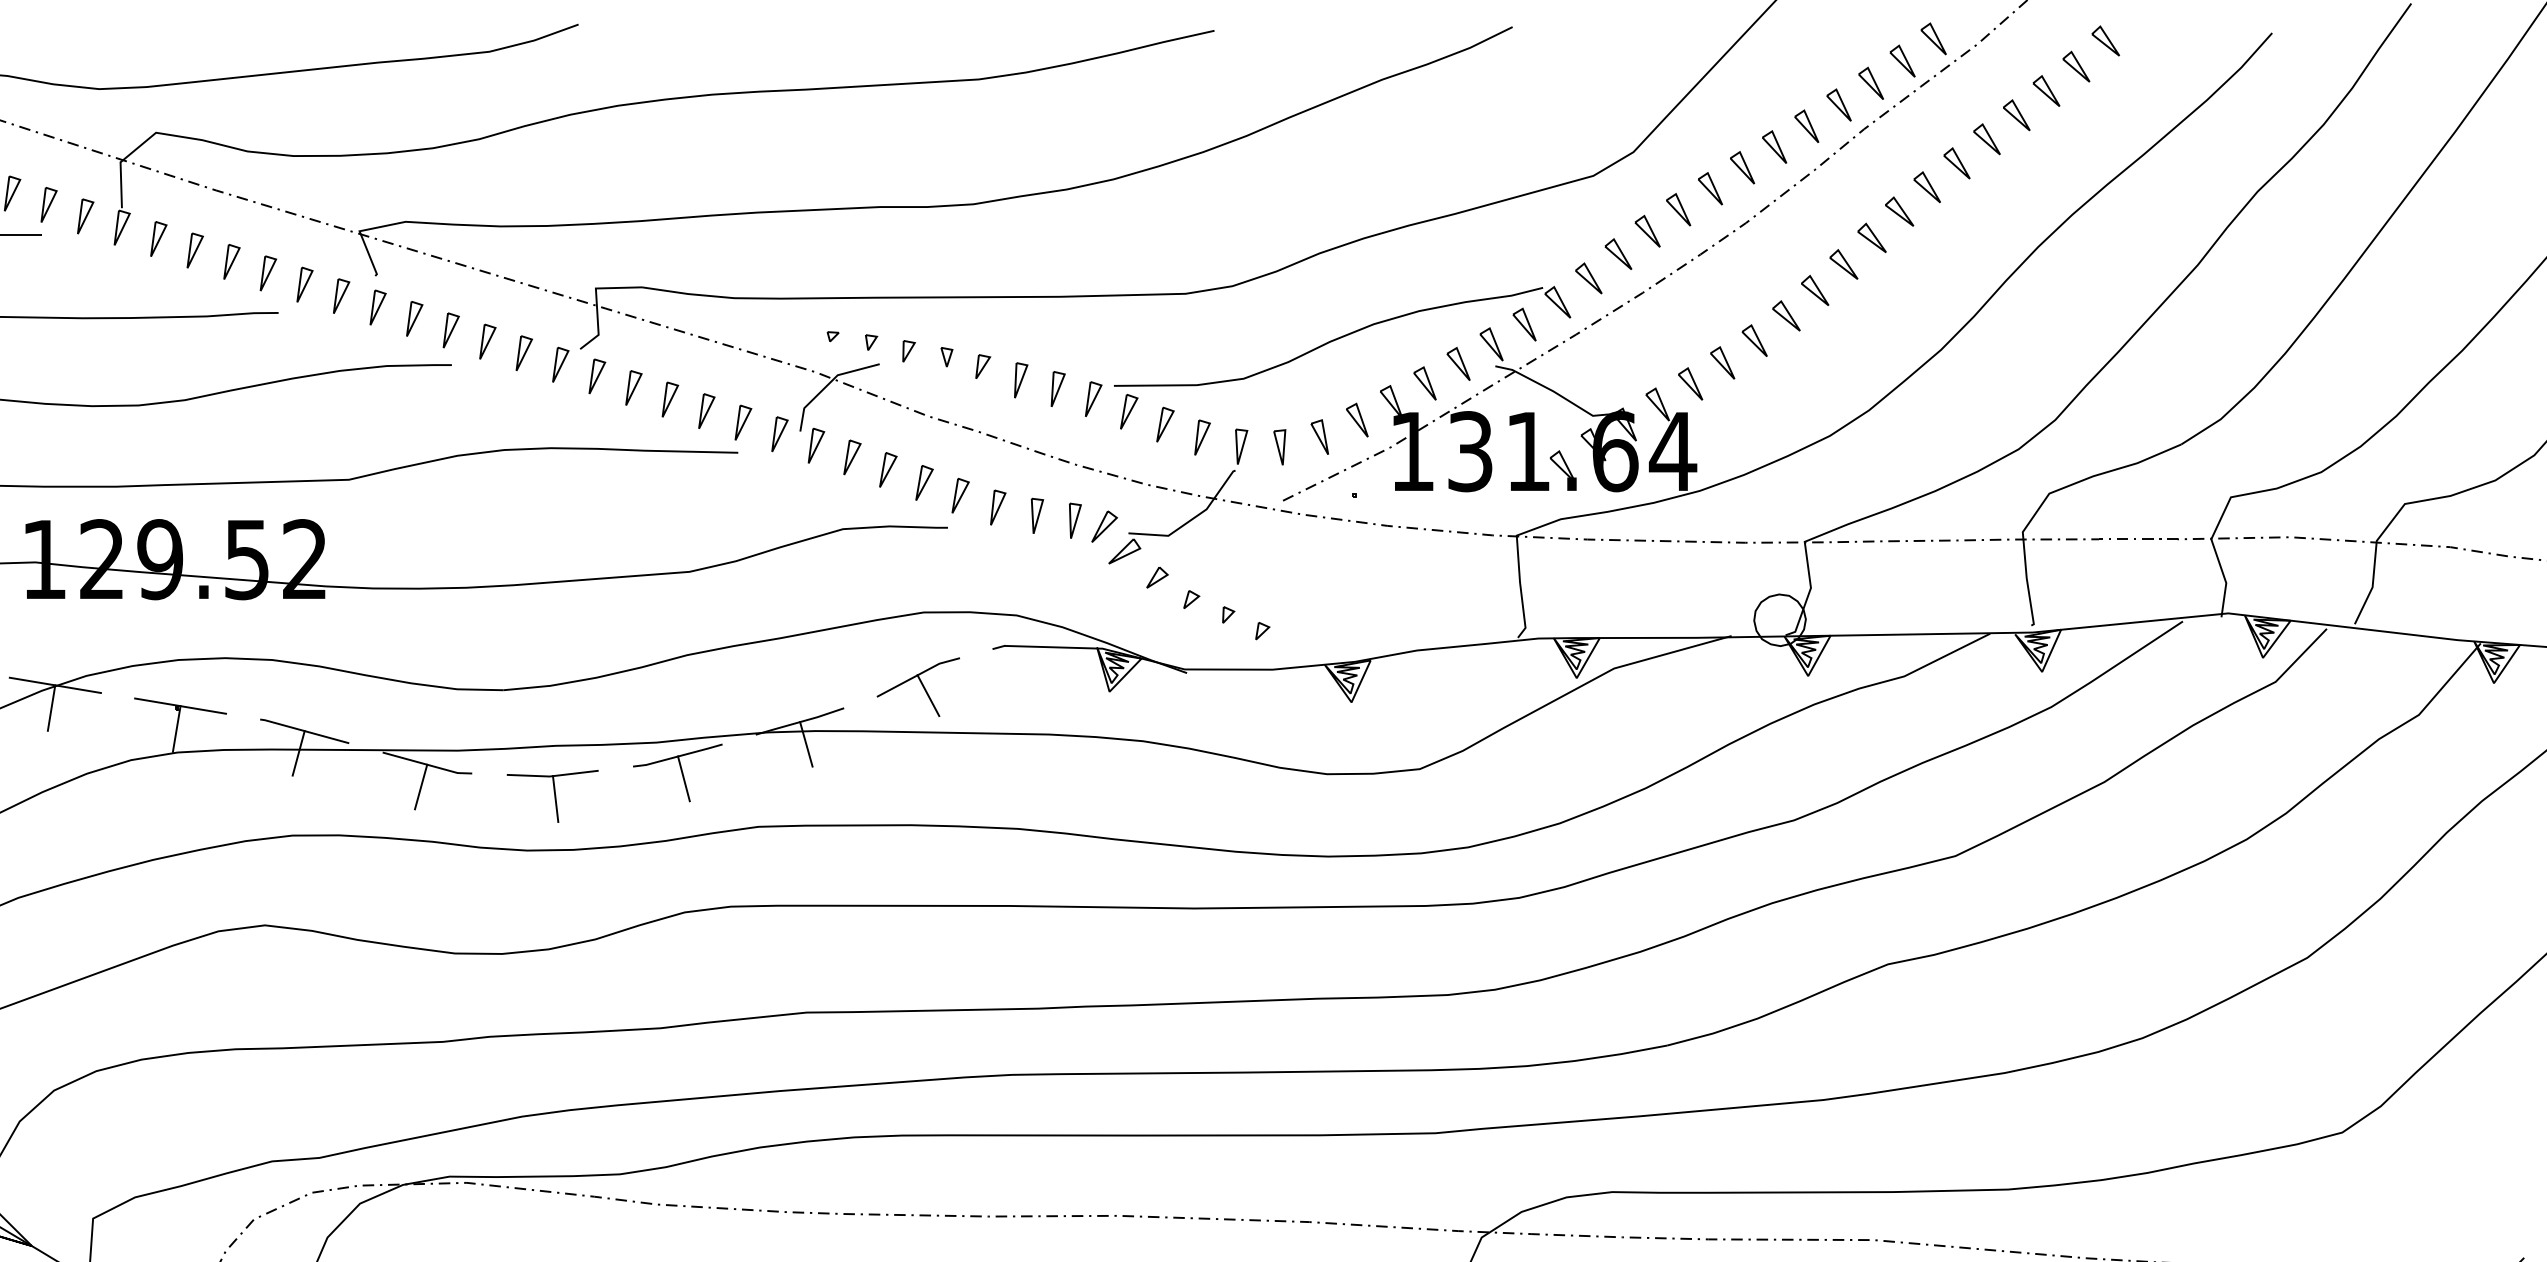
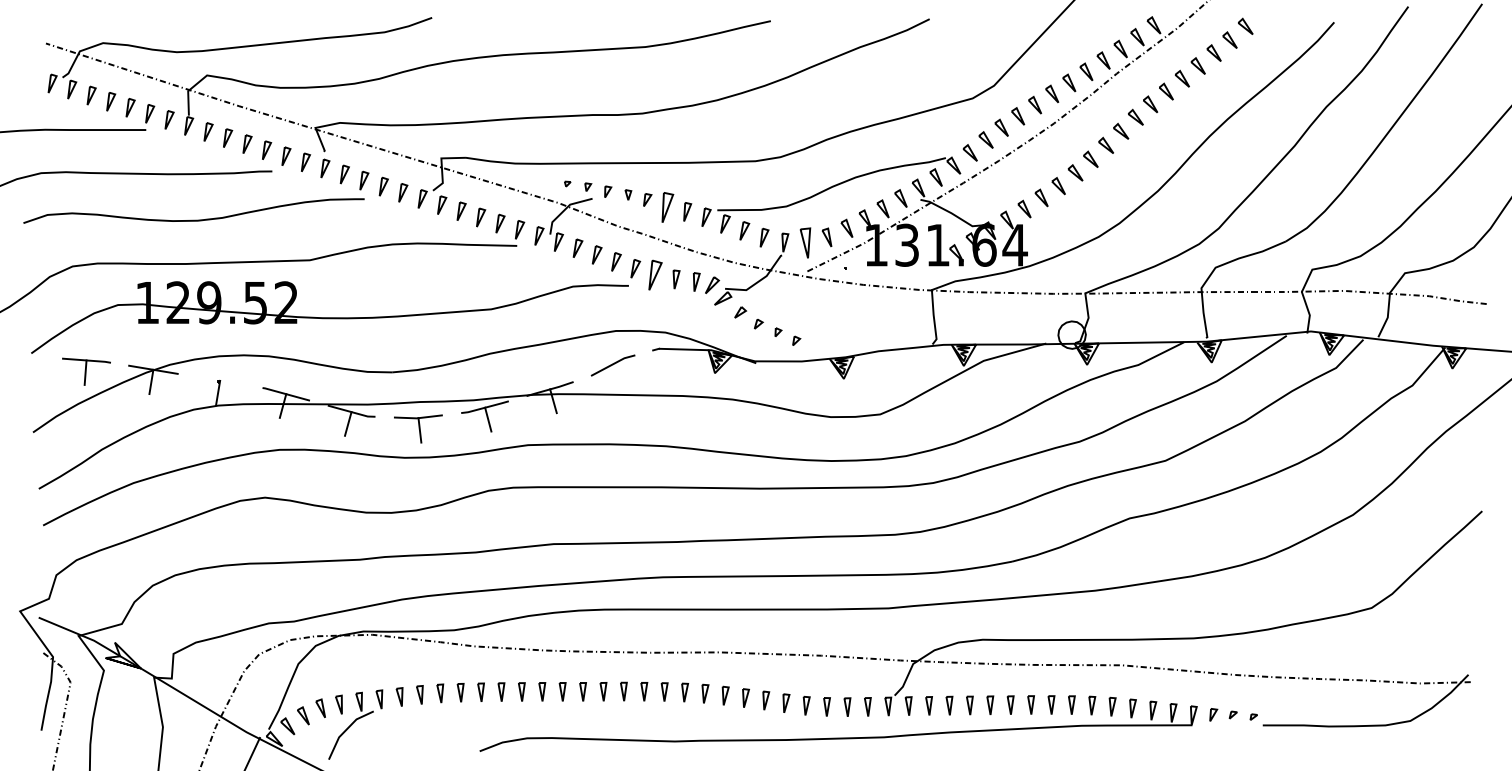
part: (1020, 378) -> (667, 206), size x1.6
part: (1279, 446) -> (805, 242), size x1.6
part: (997, 506) -> (655, 274), size x1.6
line: (928, 696) -> (618, 375), removed
line: (179, 705) -> (219, 380), removed

